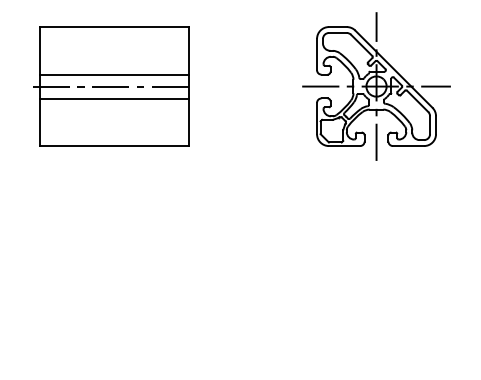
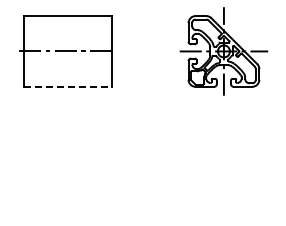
line: (113, 74) -> (67, 44), removed
line: (113, 98) -> (67, 58), removed
line: (115, 145) -> (68, 86), solid -> dashed

